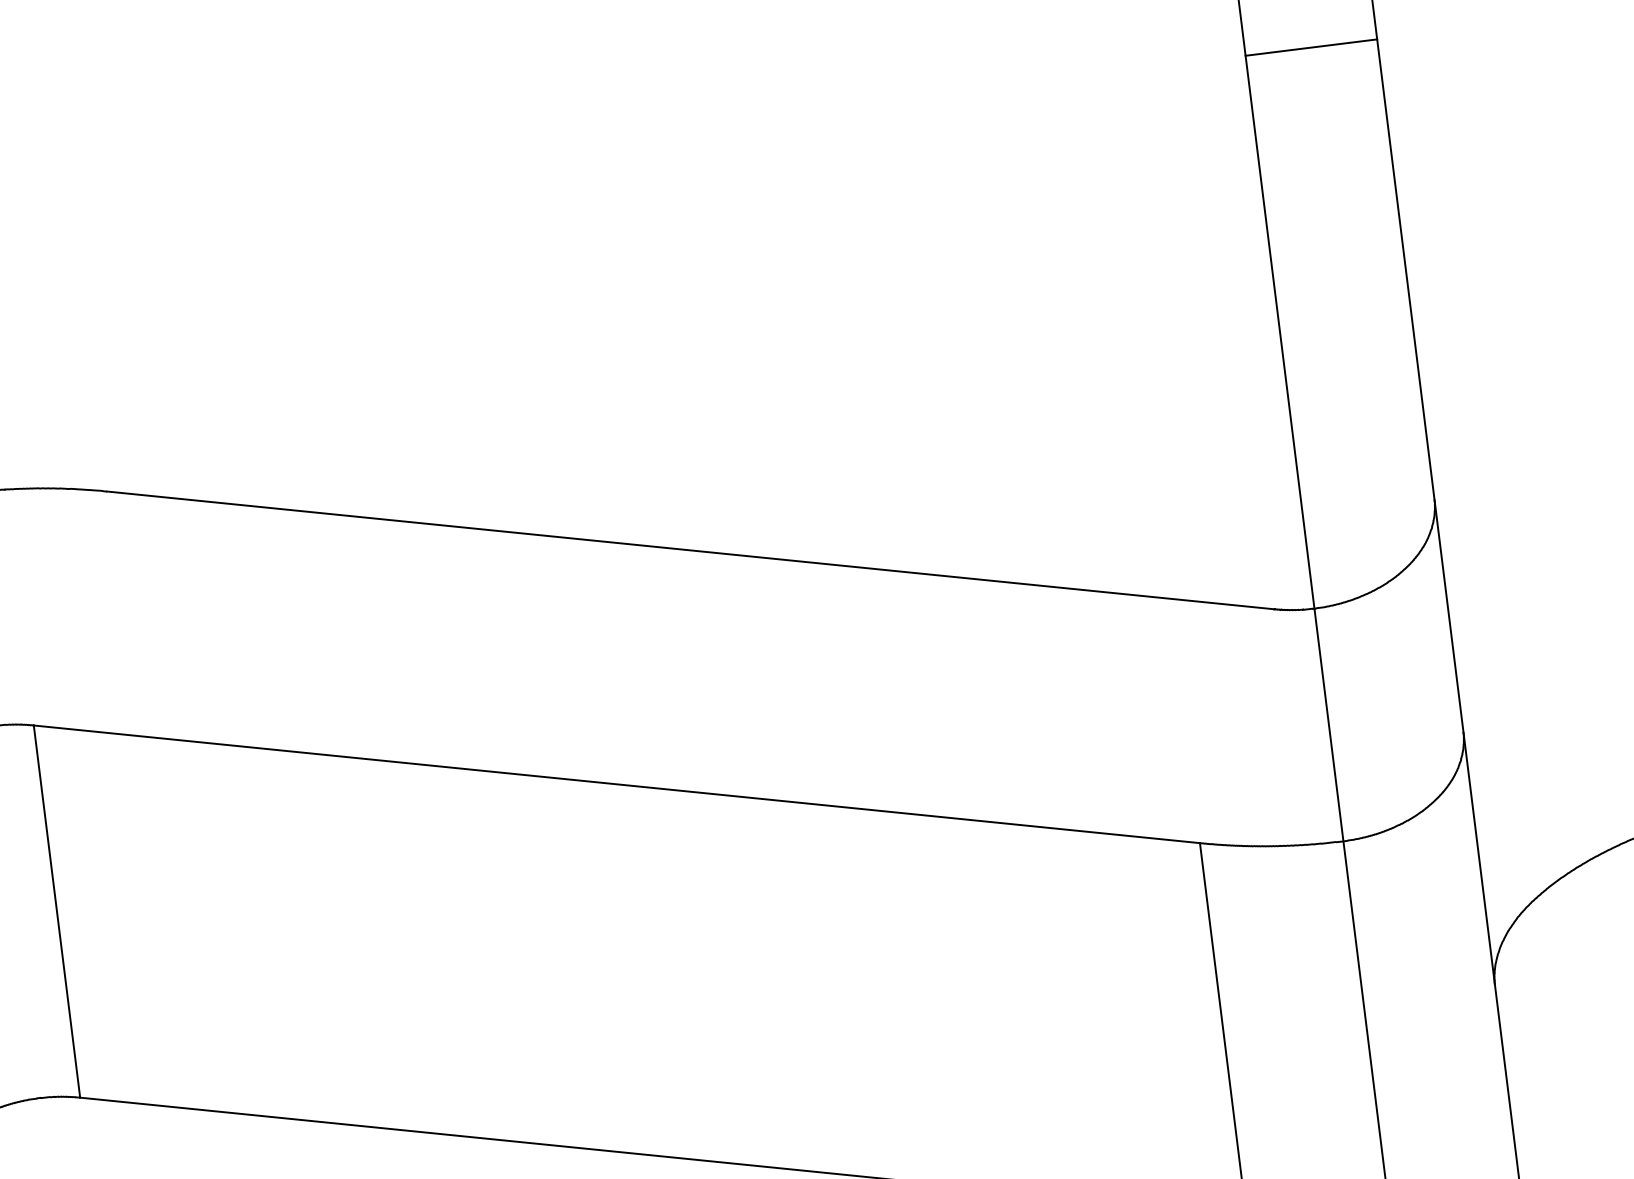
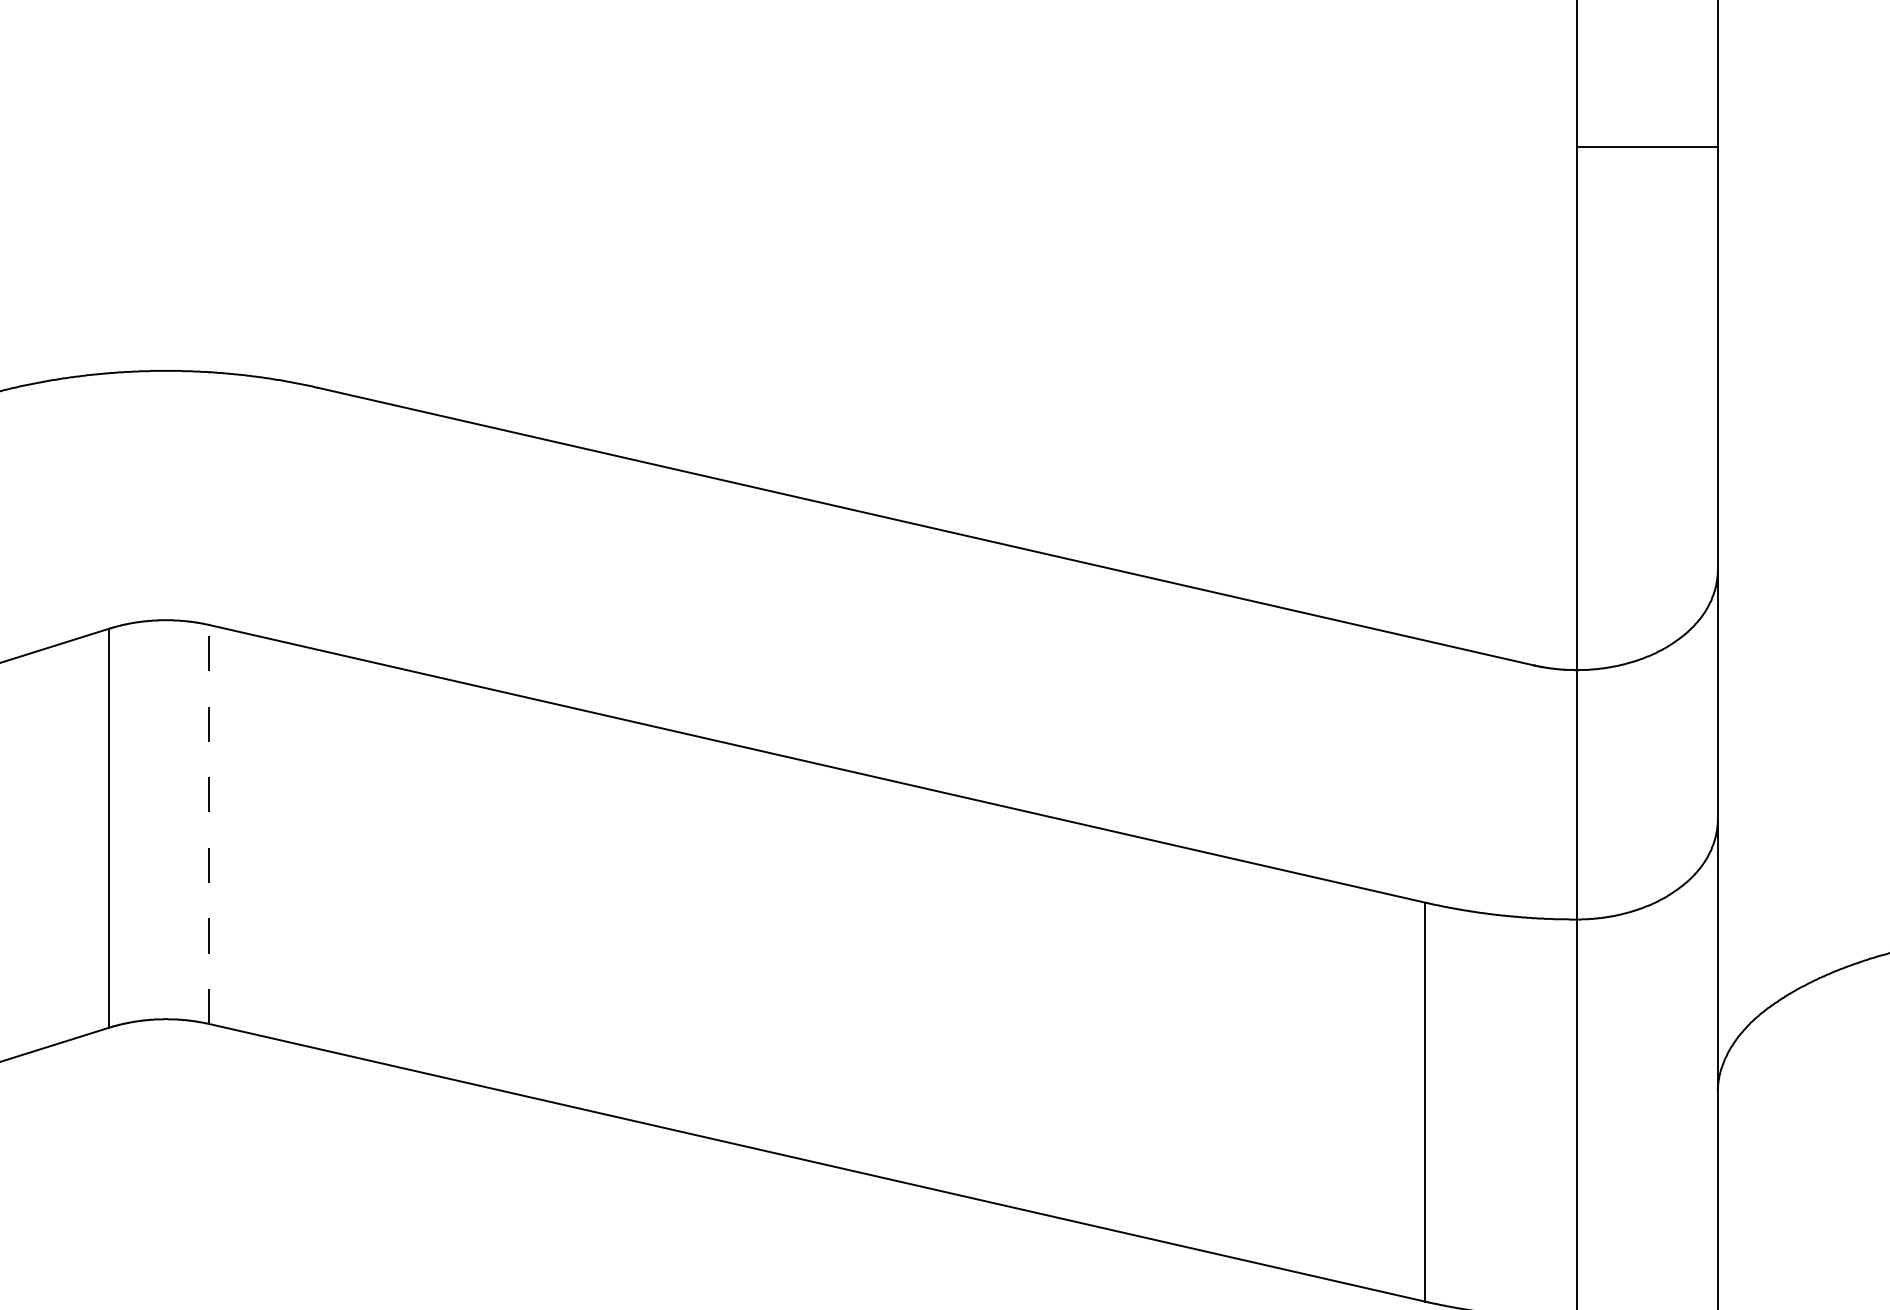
line: (1310, 47) -> (1646, 147), moved
line: (57, 911) -> (209, 824), solid -> dashed

